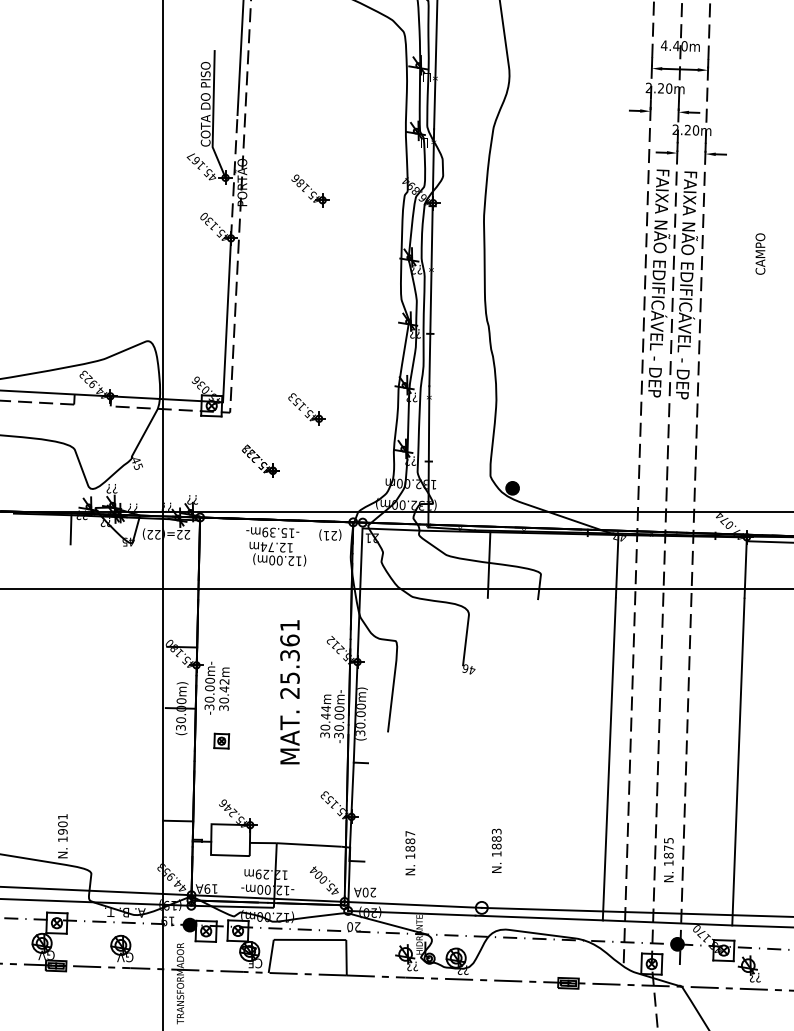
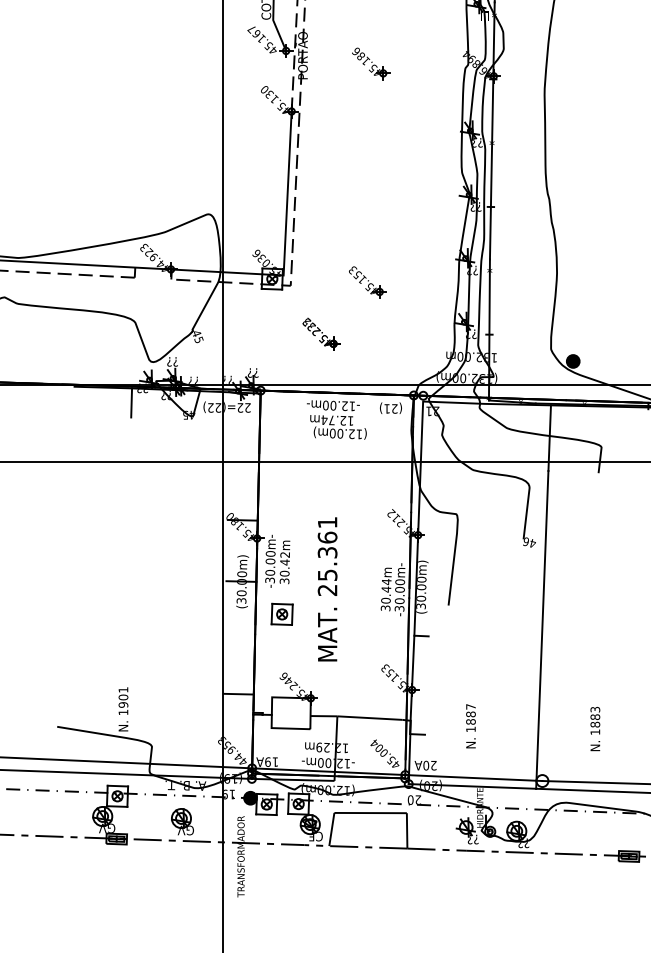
text: (274, 532) -> (335, 405), -15.39m- -> -12.00m-
text: (289, 692) -> (327, 589), moved
part: (221, 740) -> (282, 613), size x1.43
line: (481, 756) -> (542, 629), added
text: (496, 850) -> (595, 728), moved

